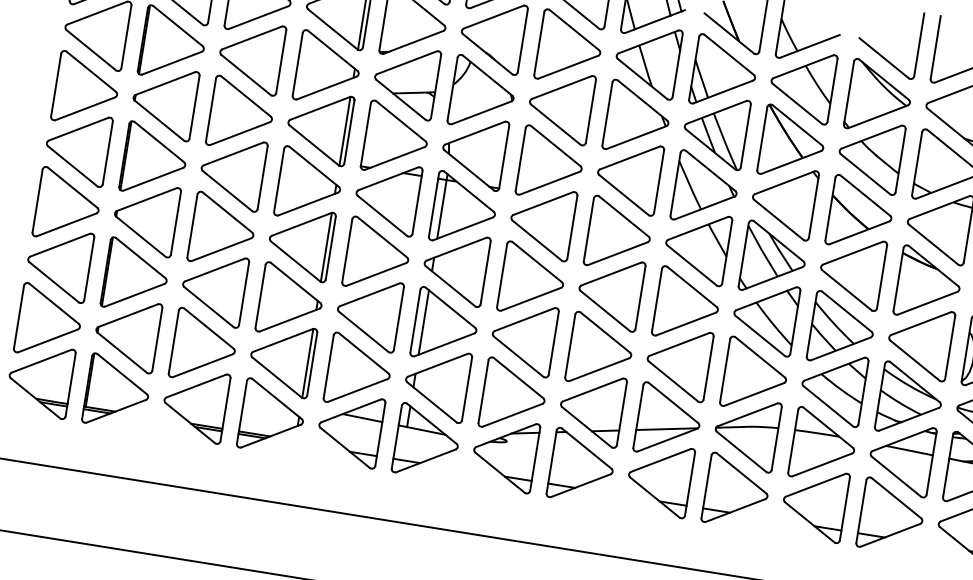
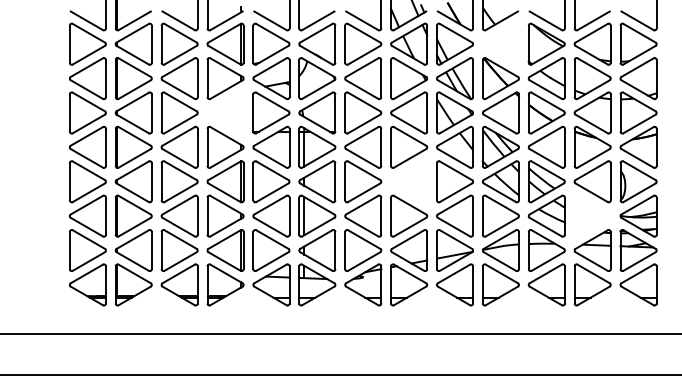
part: (801, 84) -> (500, 43), removed
part: (318, 126) -> (225, 112), removed
part: (609, 292) -> (408, 181), removed
part: (910, 399) -> (592, 215), removed

